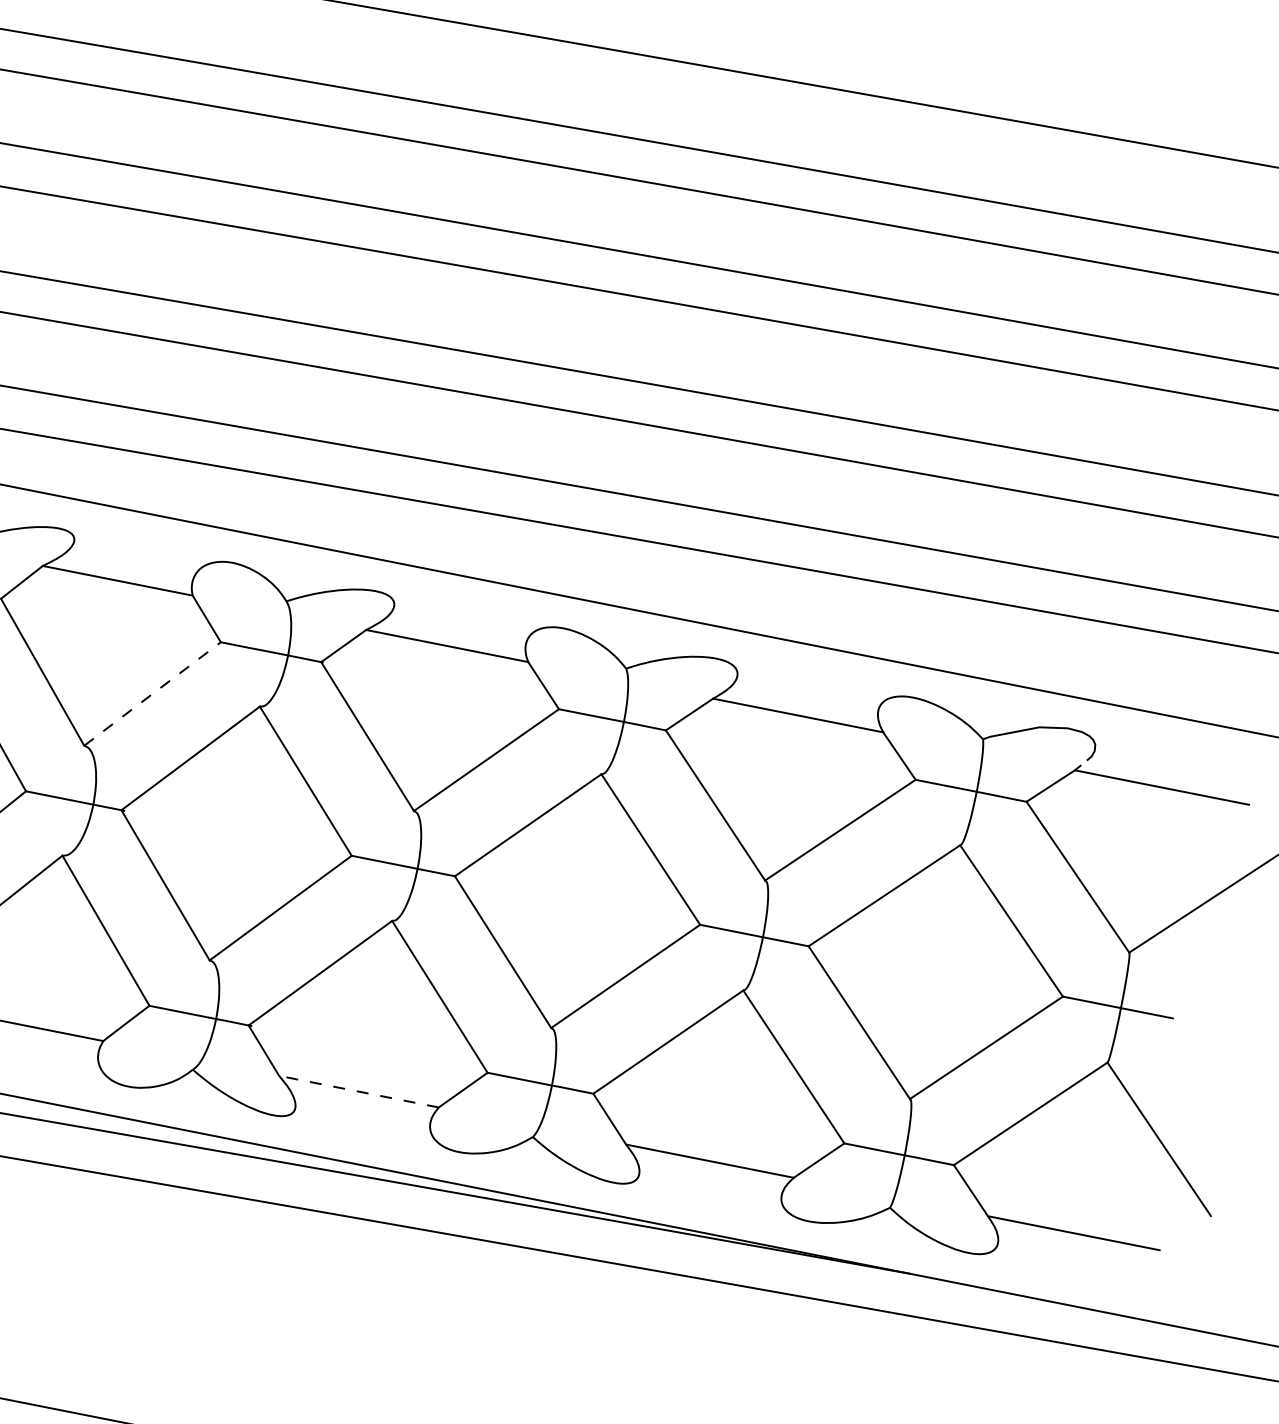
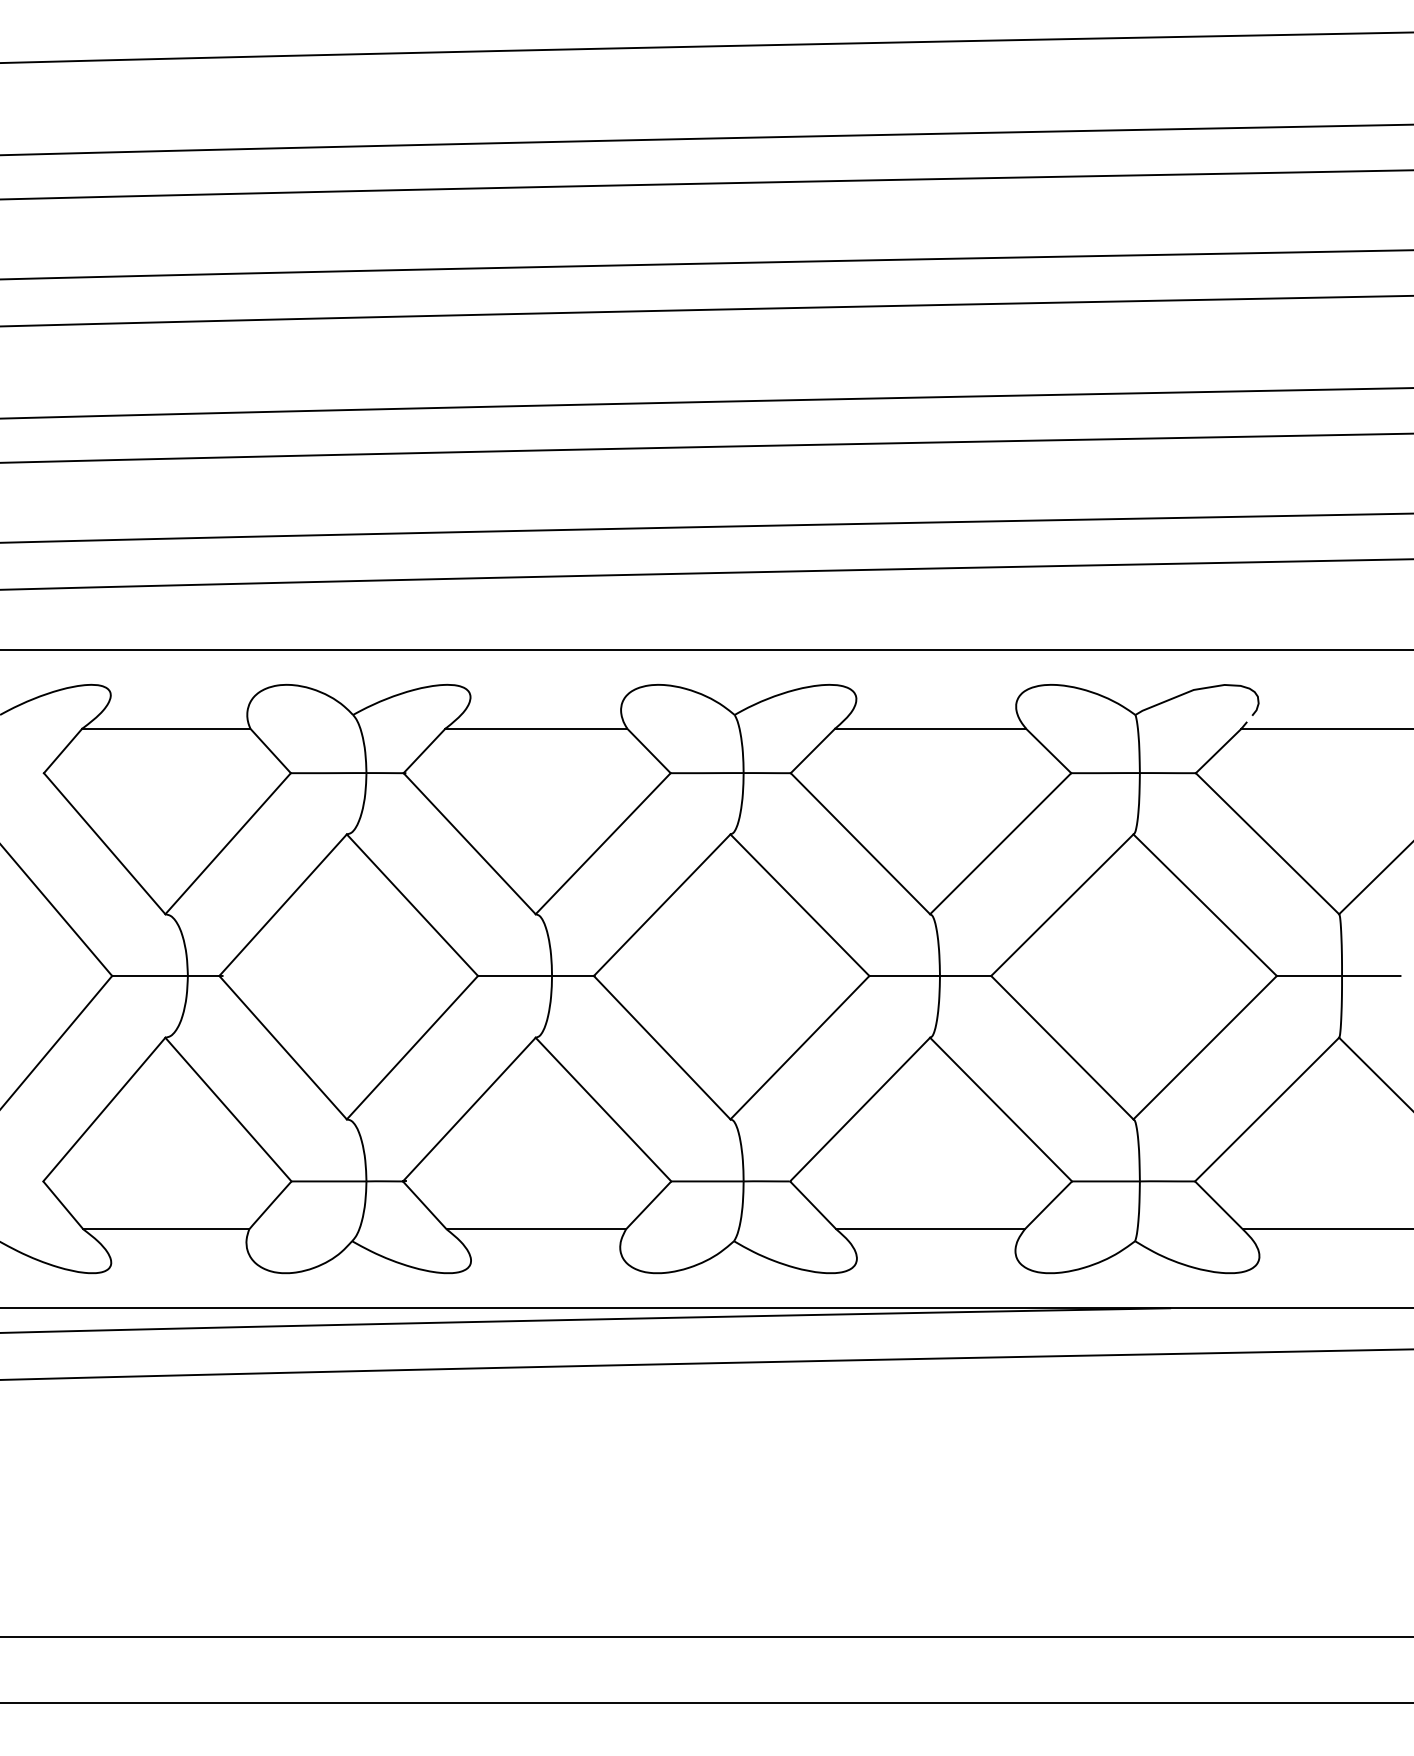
line: (152, 693) -> (228, 843), dashed -> solid
line: (359, 1091) -> (536, 1229), dashed -> solid

